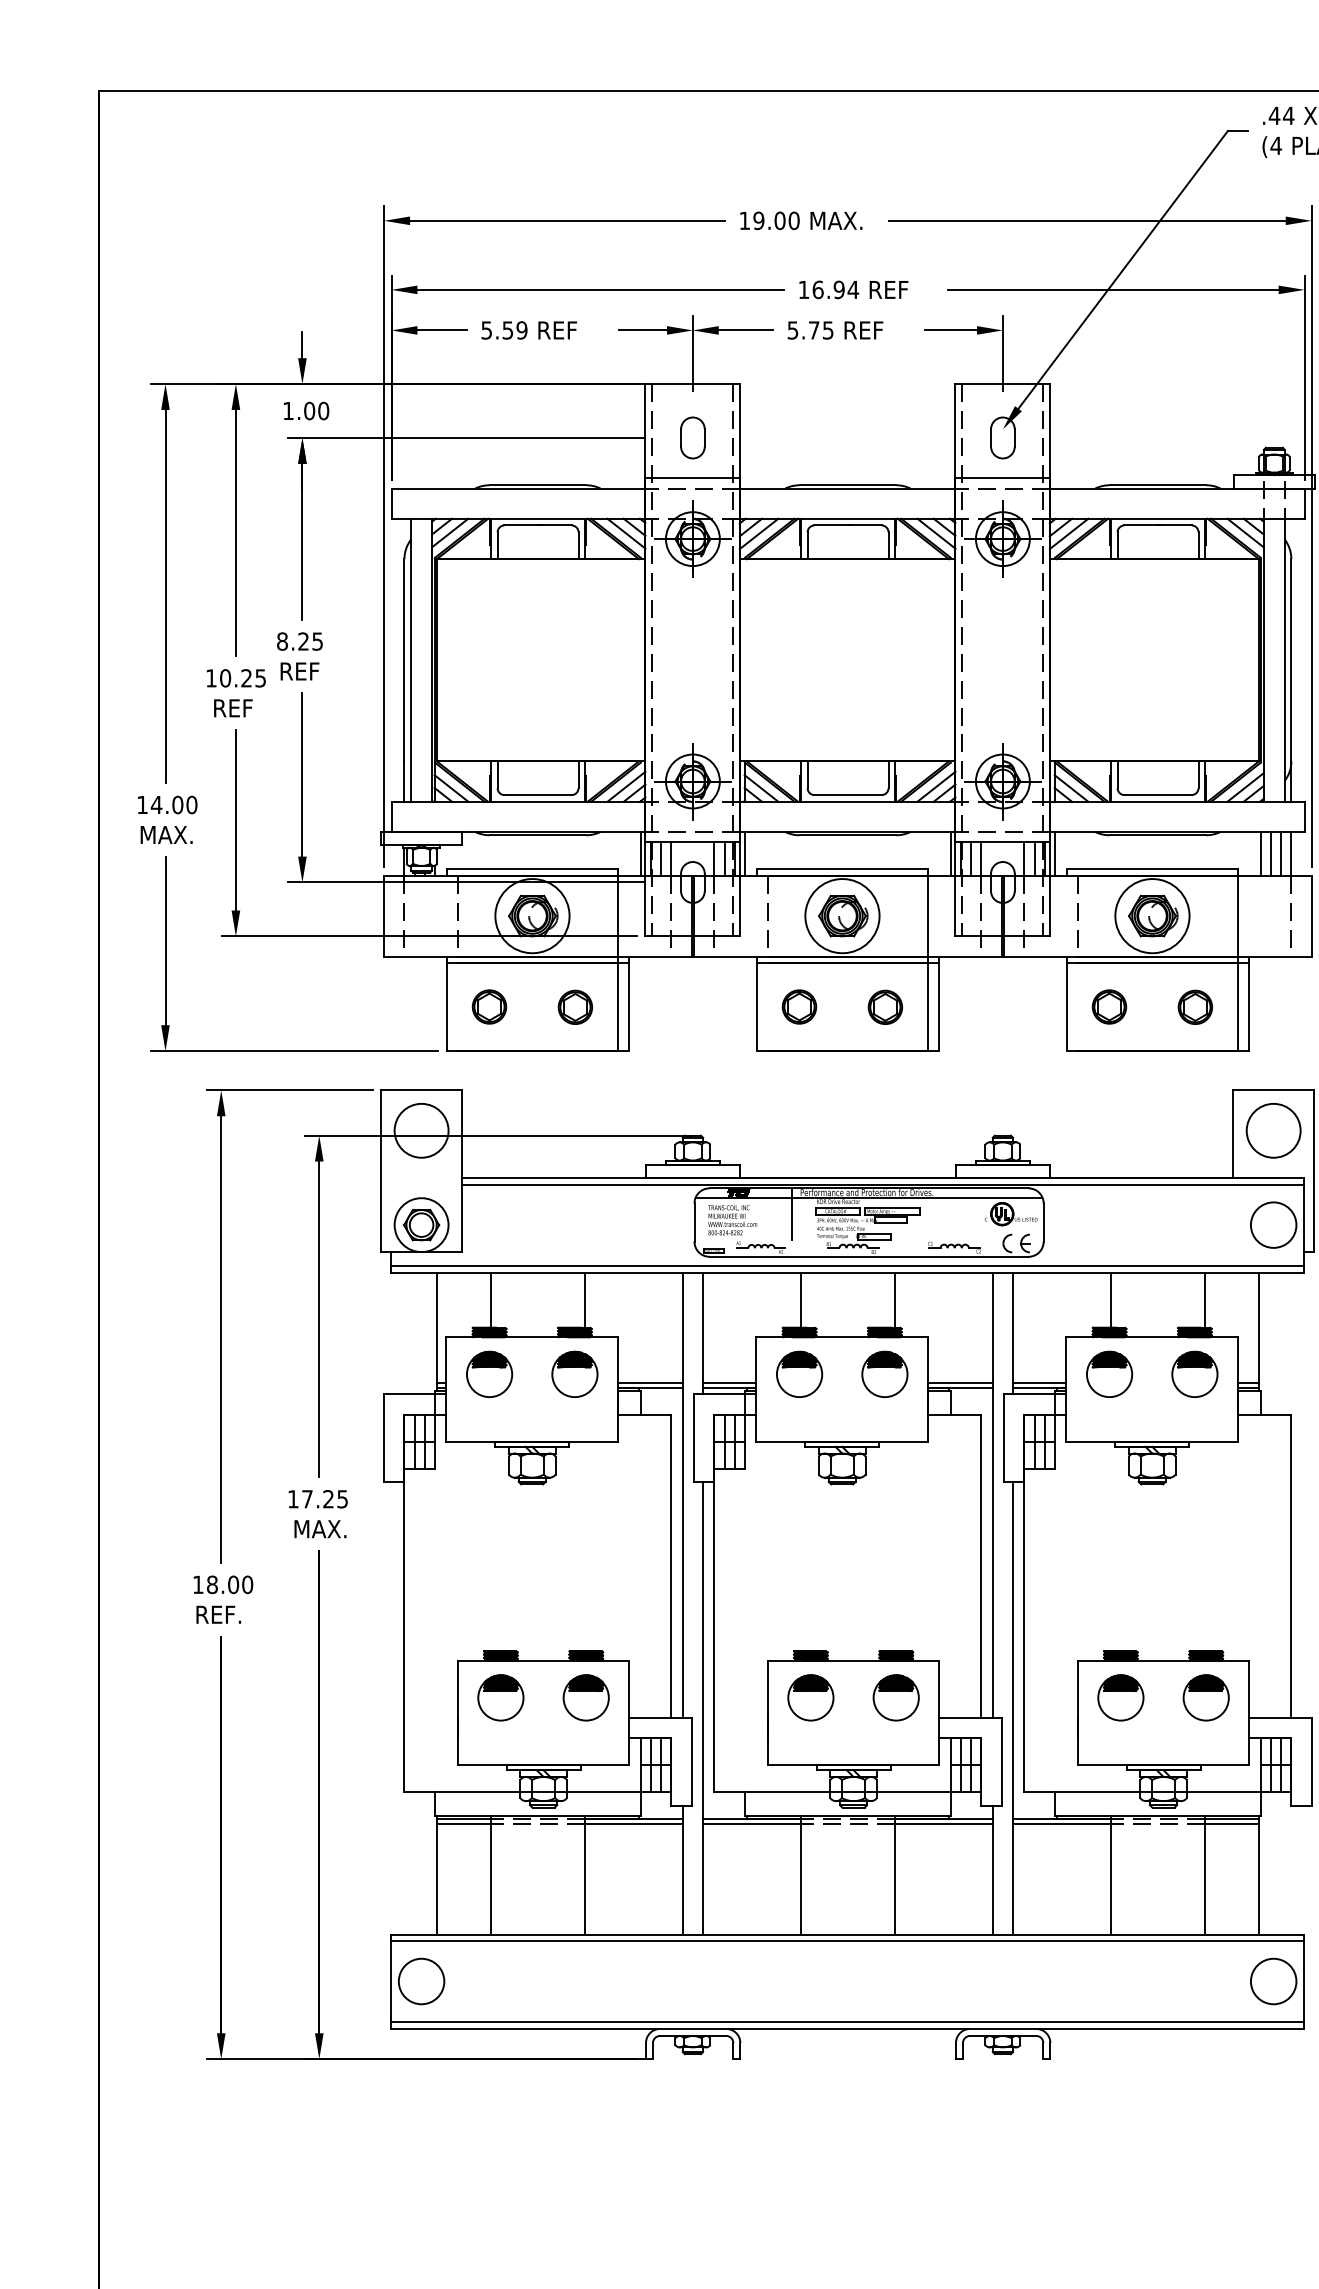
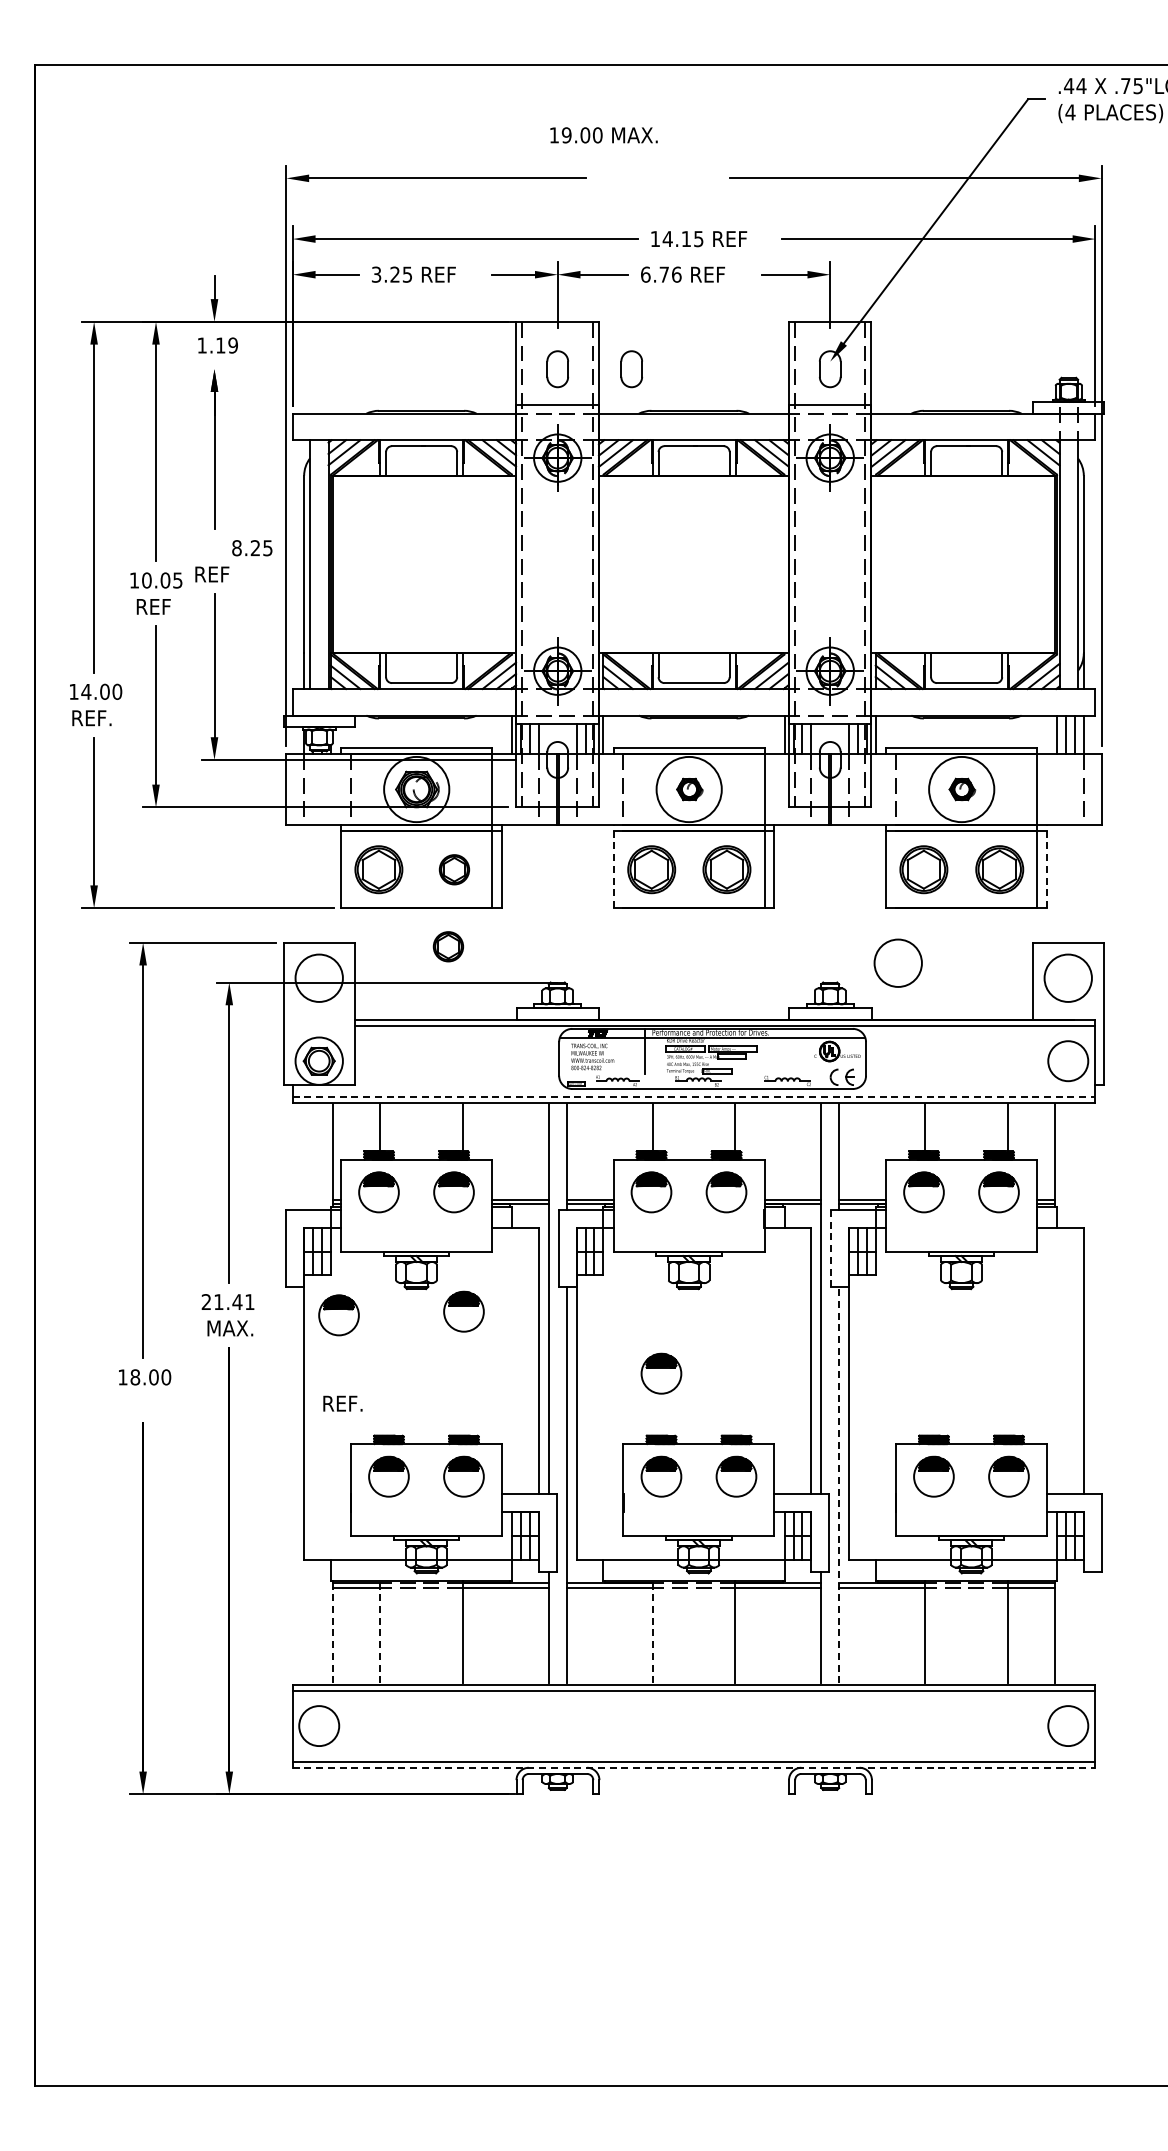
text: (800, 220) -> (603, 135), moved
text: (834, 290) -> (682, 239), 16.94 -> 14.15
text: (504, 330) -> (392, 274), 5.59 -> 3.25
text: (810, 330) -> (661, 274), 5.75 -> 6.76
text: (316, 410) -> (226, 345), 1.00 -> 1.19
line: (466, 438) -> (358, 369), removed
part: (776, 438) -> (631, 369), added
text: (300, 641) -> (252, 548), moved
text: (246, 678) -> (165, 580), 10.25 -> 10.05
text: (167, 835) -> (95, 718), MAX. -> REF.
part: (842, 916) -> (689, 789), size x0.6
part: (1153, 916) -> (962, 789), size x0.6
line: (756, 1003) -> (613, 866), solid -> dashed
line: (1248, 1003) -> (1046, 866), solid -> dashed
part: (489, 1005) -> (378, 868), size x1.6
part: (798, 1005) -> (650, 868), size x1.6
part: (1108, 1005) -> (923, 868), size x1.6
part: (884, 1007) -> (726, 869), size x1.6
part: (1194, 1007) -> (998, 869), size x1.6
part: (568, 1094) -> (448, 946), added
circle: (1079, 1112) -> (897, 962), added
line: (848, 1265) -> (694, 1096), solid -> dashed
line: (1004, 1438) -> (831, 1248), solid -> dashed
text: (317, 1499) -> (227, 1302), 17.25 -> 21.41
part: (585, 1509) -> (463, 1311), added
part: (443, 1514) -> (338, 1315), added
part: (810, 1580) -> (661, 1373), added
text: (218, 1614) -> (342, 1403), moved
line: (1013, 1706) -> (839, 1484), solid -> dashed
line: (491, 1873) -> (380, 1631), solid -> dashed
line: (800, 1873) -> (652, 1631), solid -> dashed
line: (436, 1876) -> (332, 1633), solid -> dashed
line: (848, 2028) -> (694, 1767), solid -> dashed

